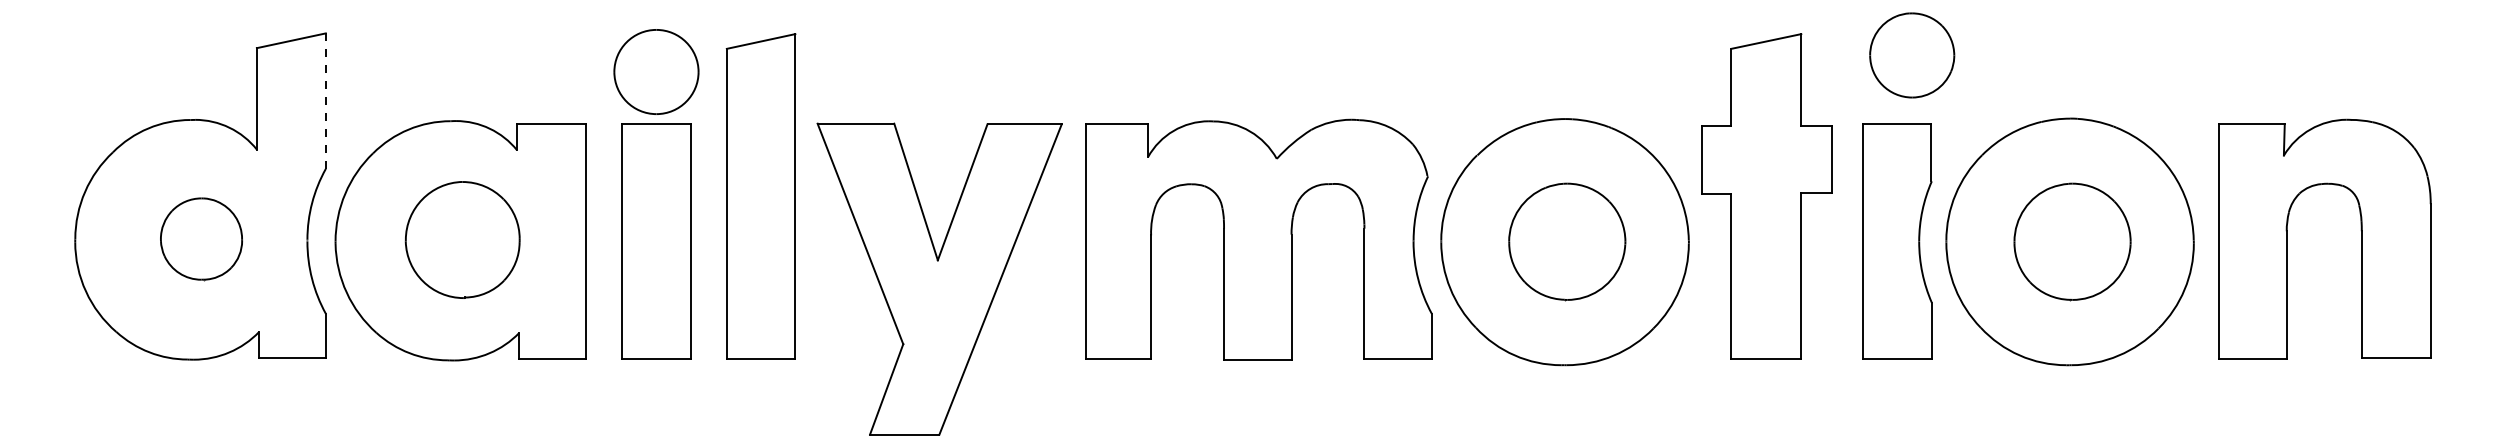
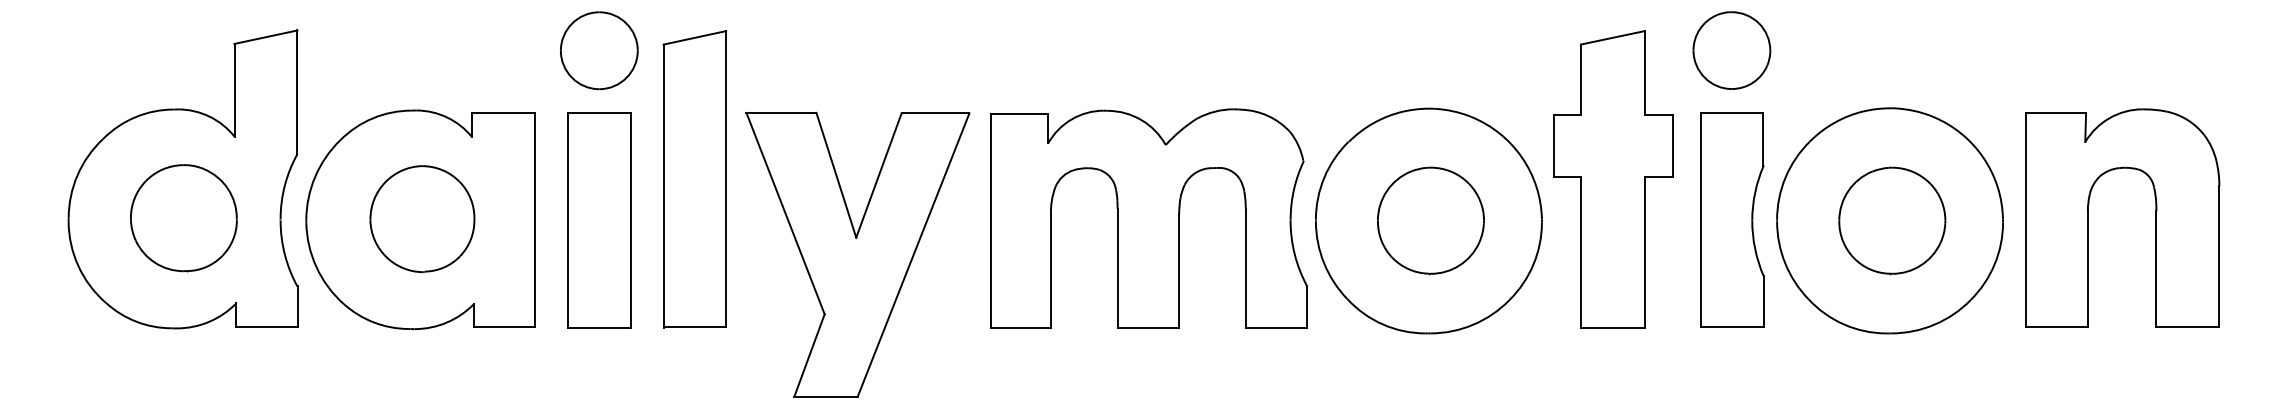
part: (1911, 55) -> (1731, 50), moved
part: (656, 71) -> (599, 50), moved
line: (325, 101) -> (297, 92), dashed -> solid
part: (201, 239) -> (183, 218), size x1.43

